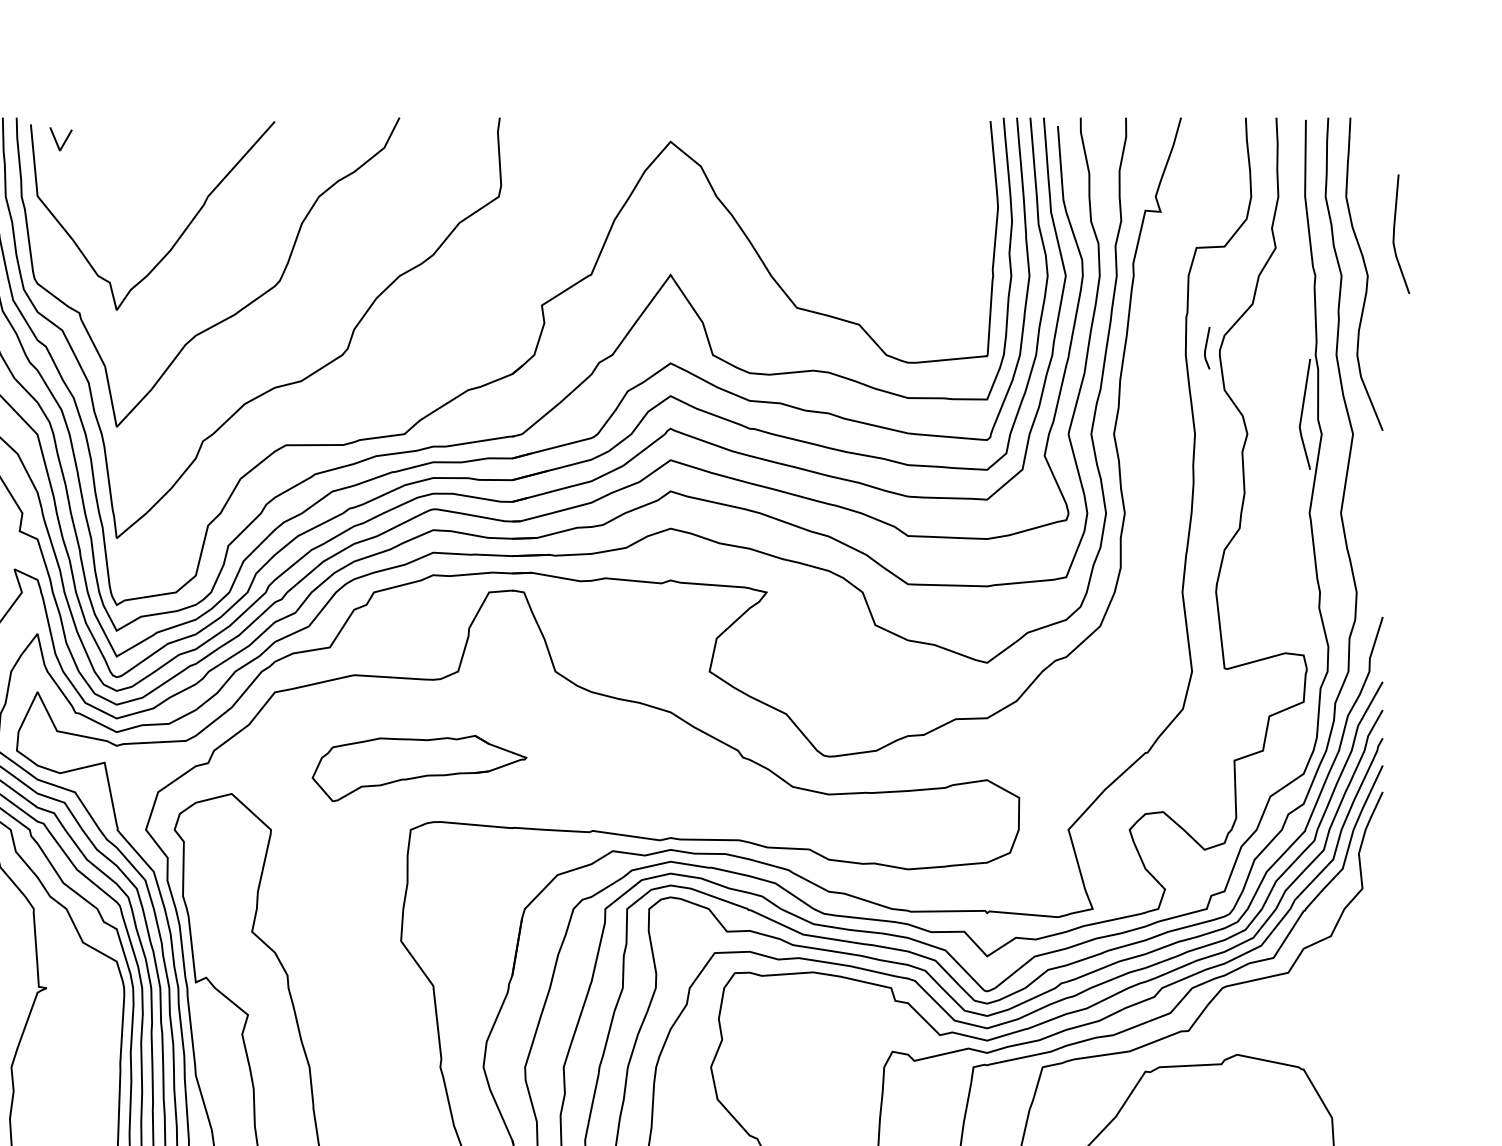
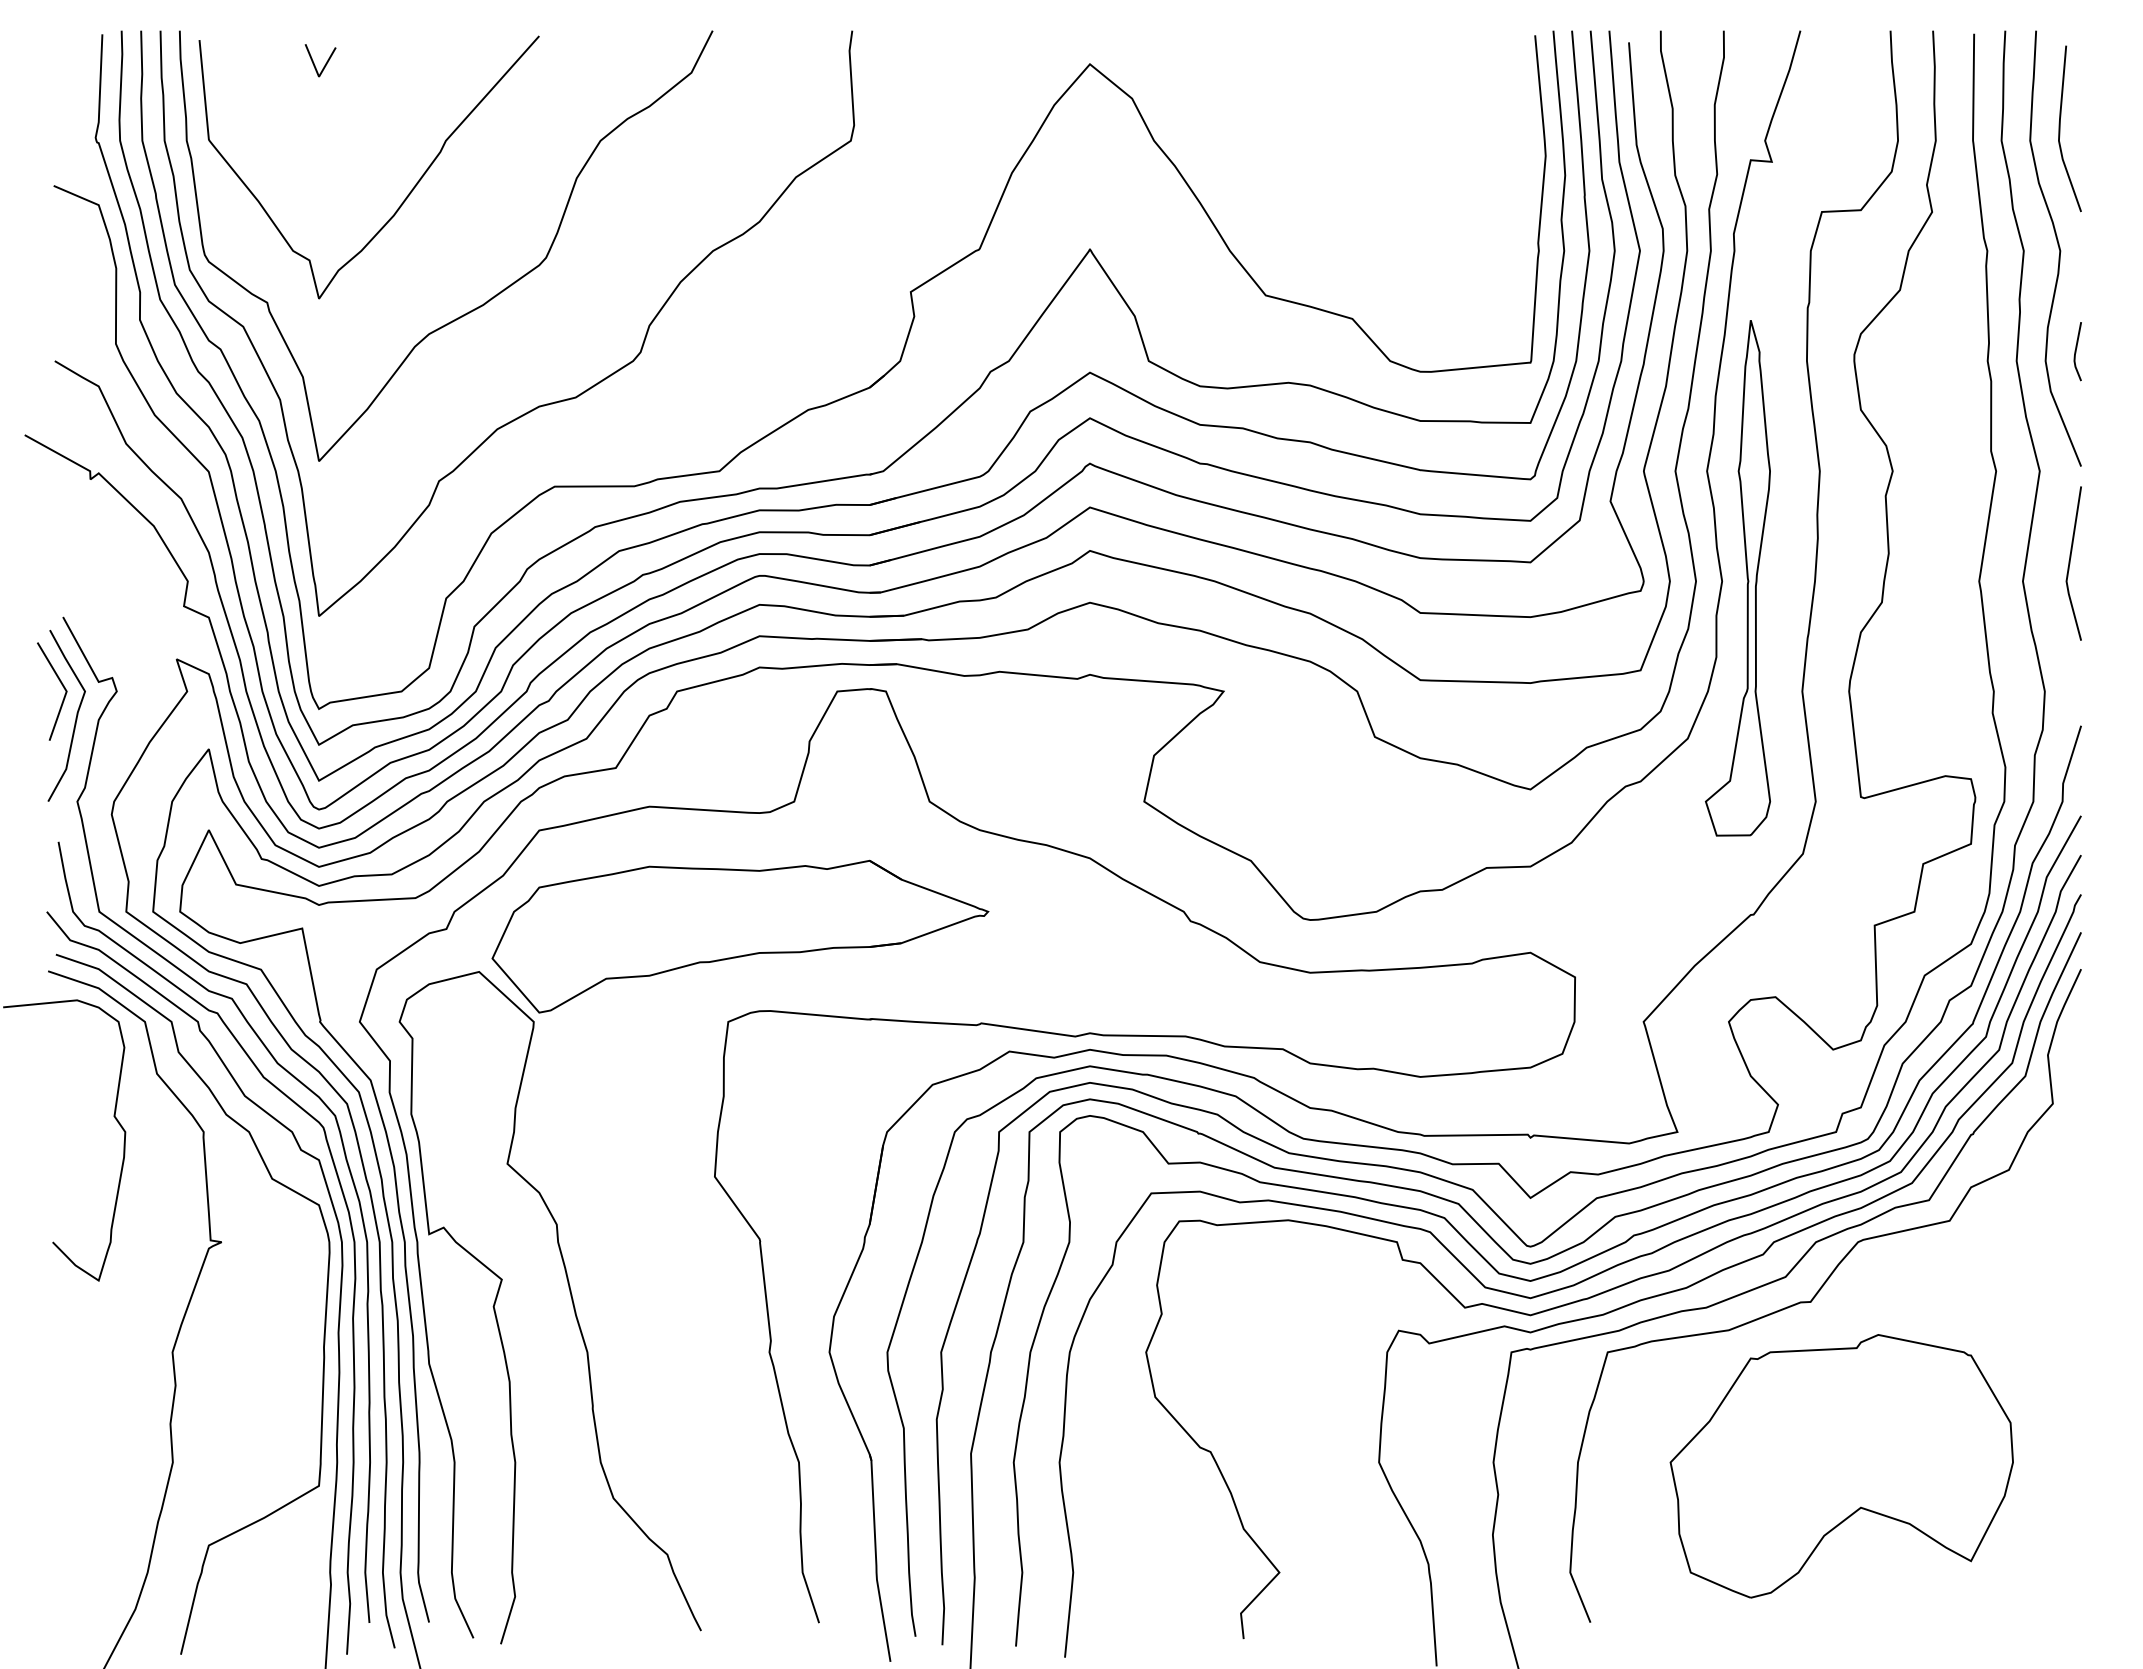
line: (64, 141) -> (325, 63), moved
line: (1394, 233) -> (2060, 128), moved
line: (1206, 348) -> (2076, 351), moved
line: (1302, 414) -> (2070, 563), moved
part: (1142, 510) -> (1746, 577), added
part: (419, 768) -> (740, 936), size x1.67

